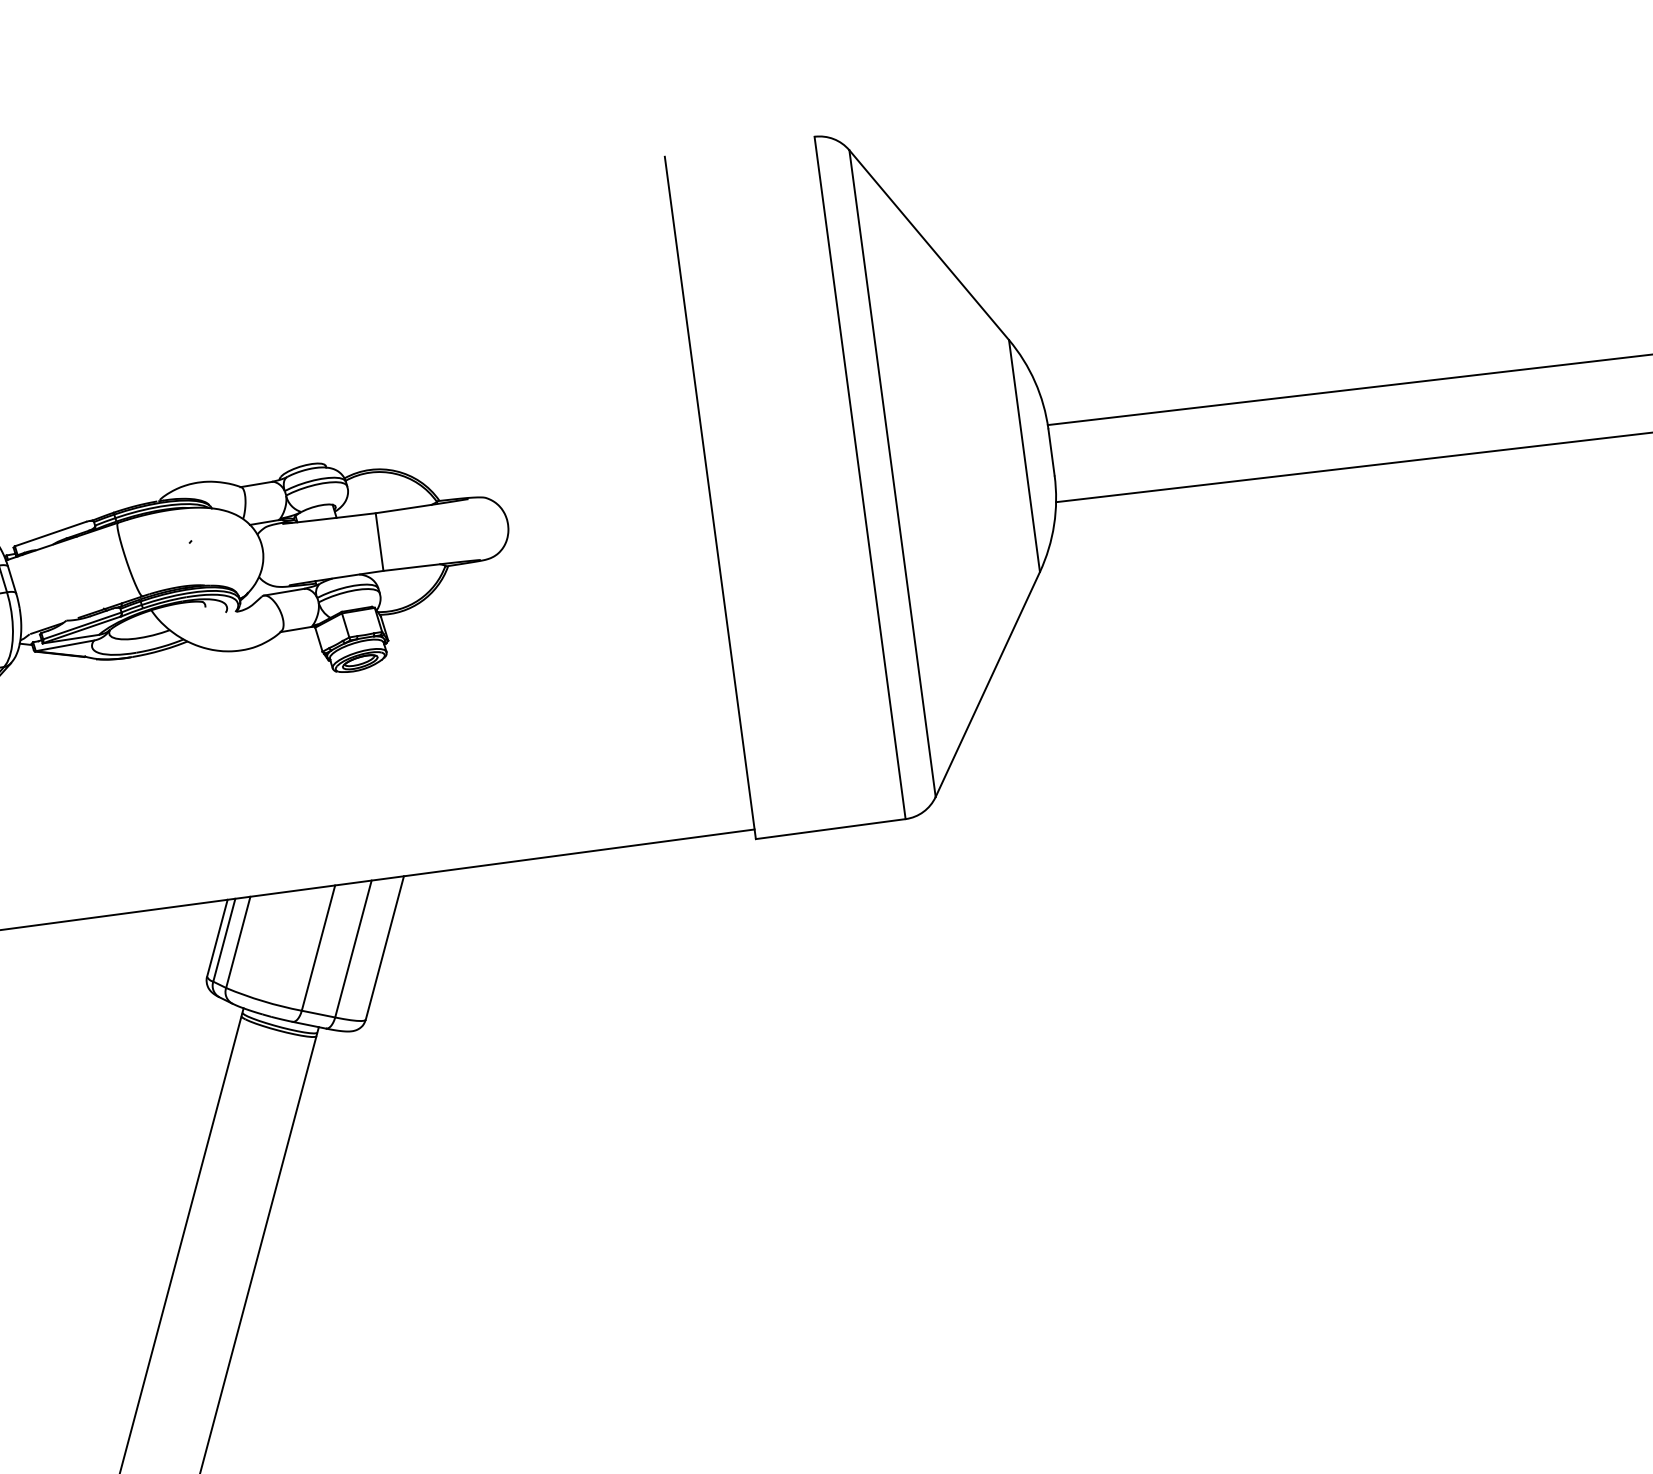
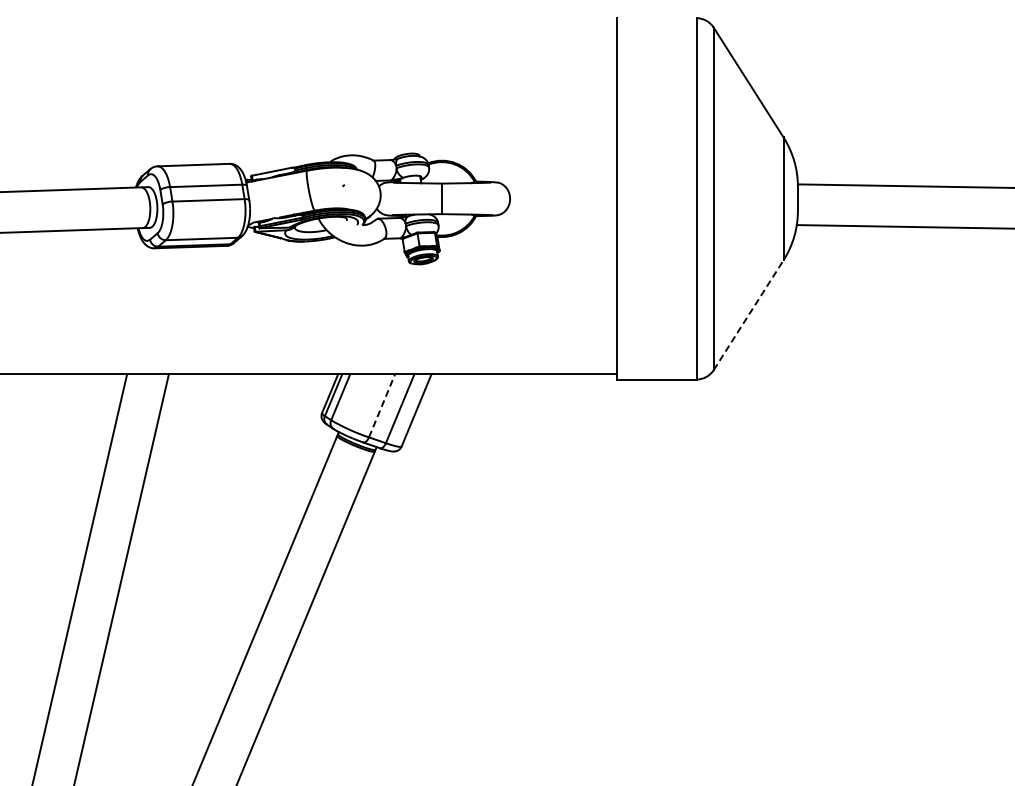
line: (987, 683) -> (748, 314), solid -> dashed
line: (319, 947) -> (382, 405), solid -> dashed

